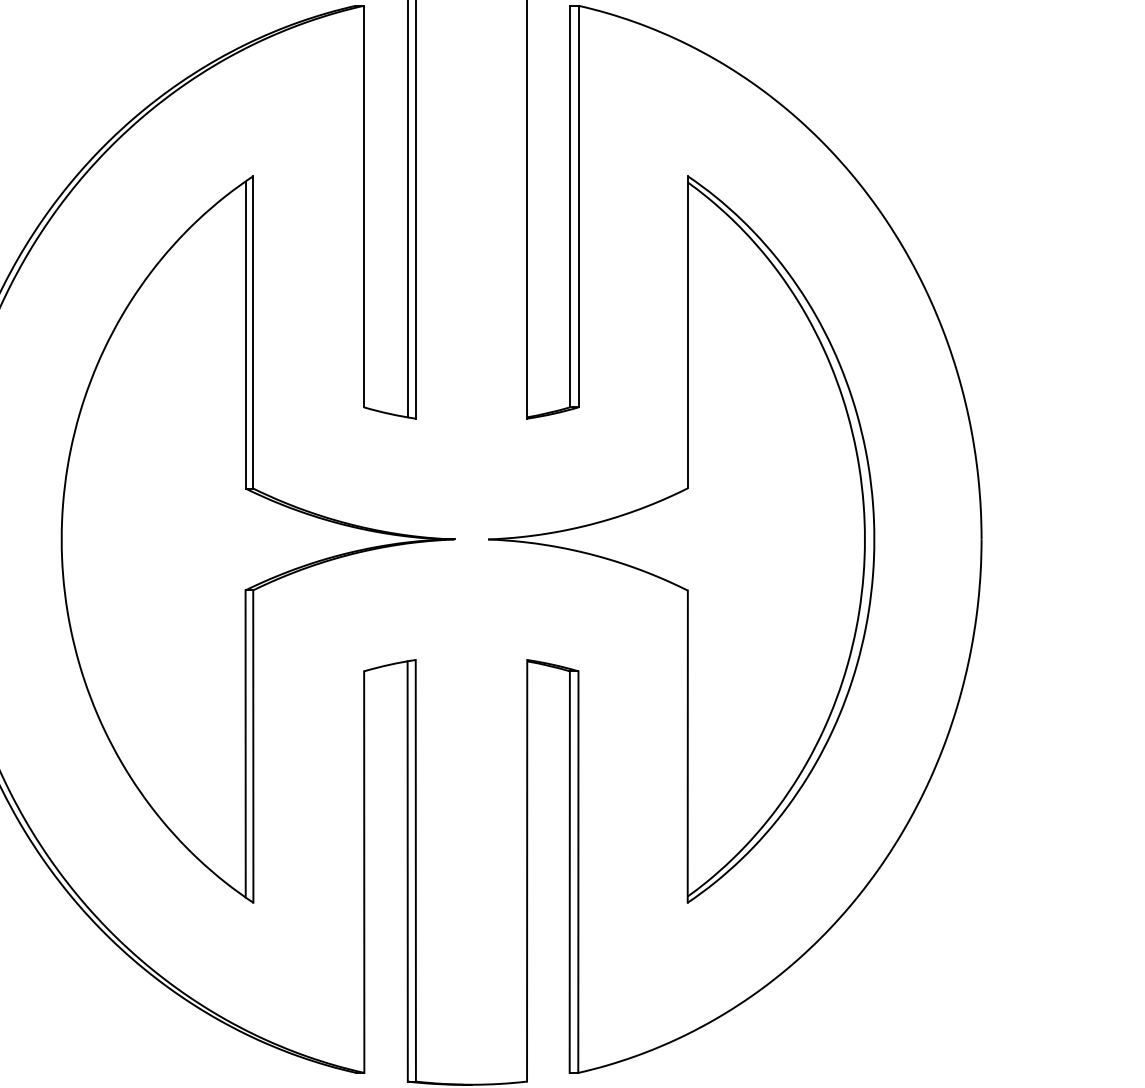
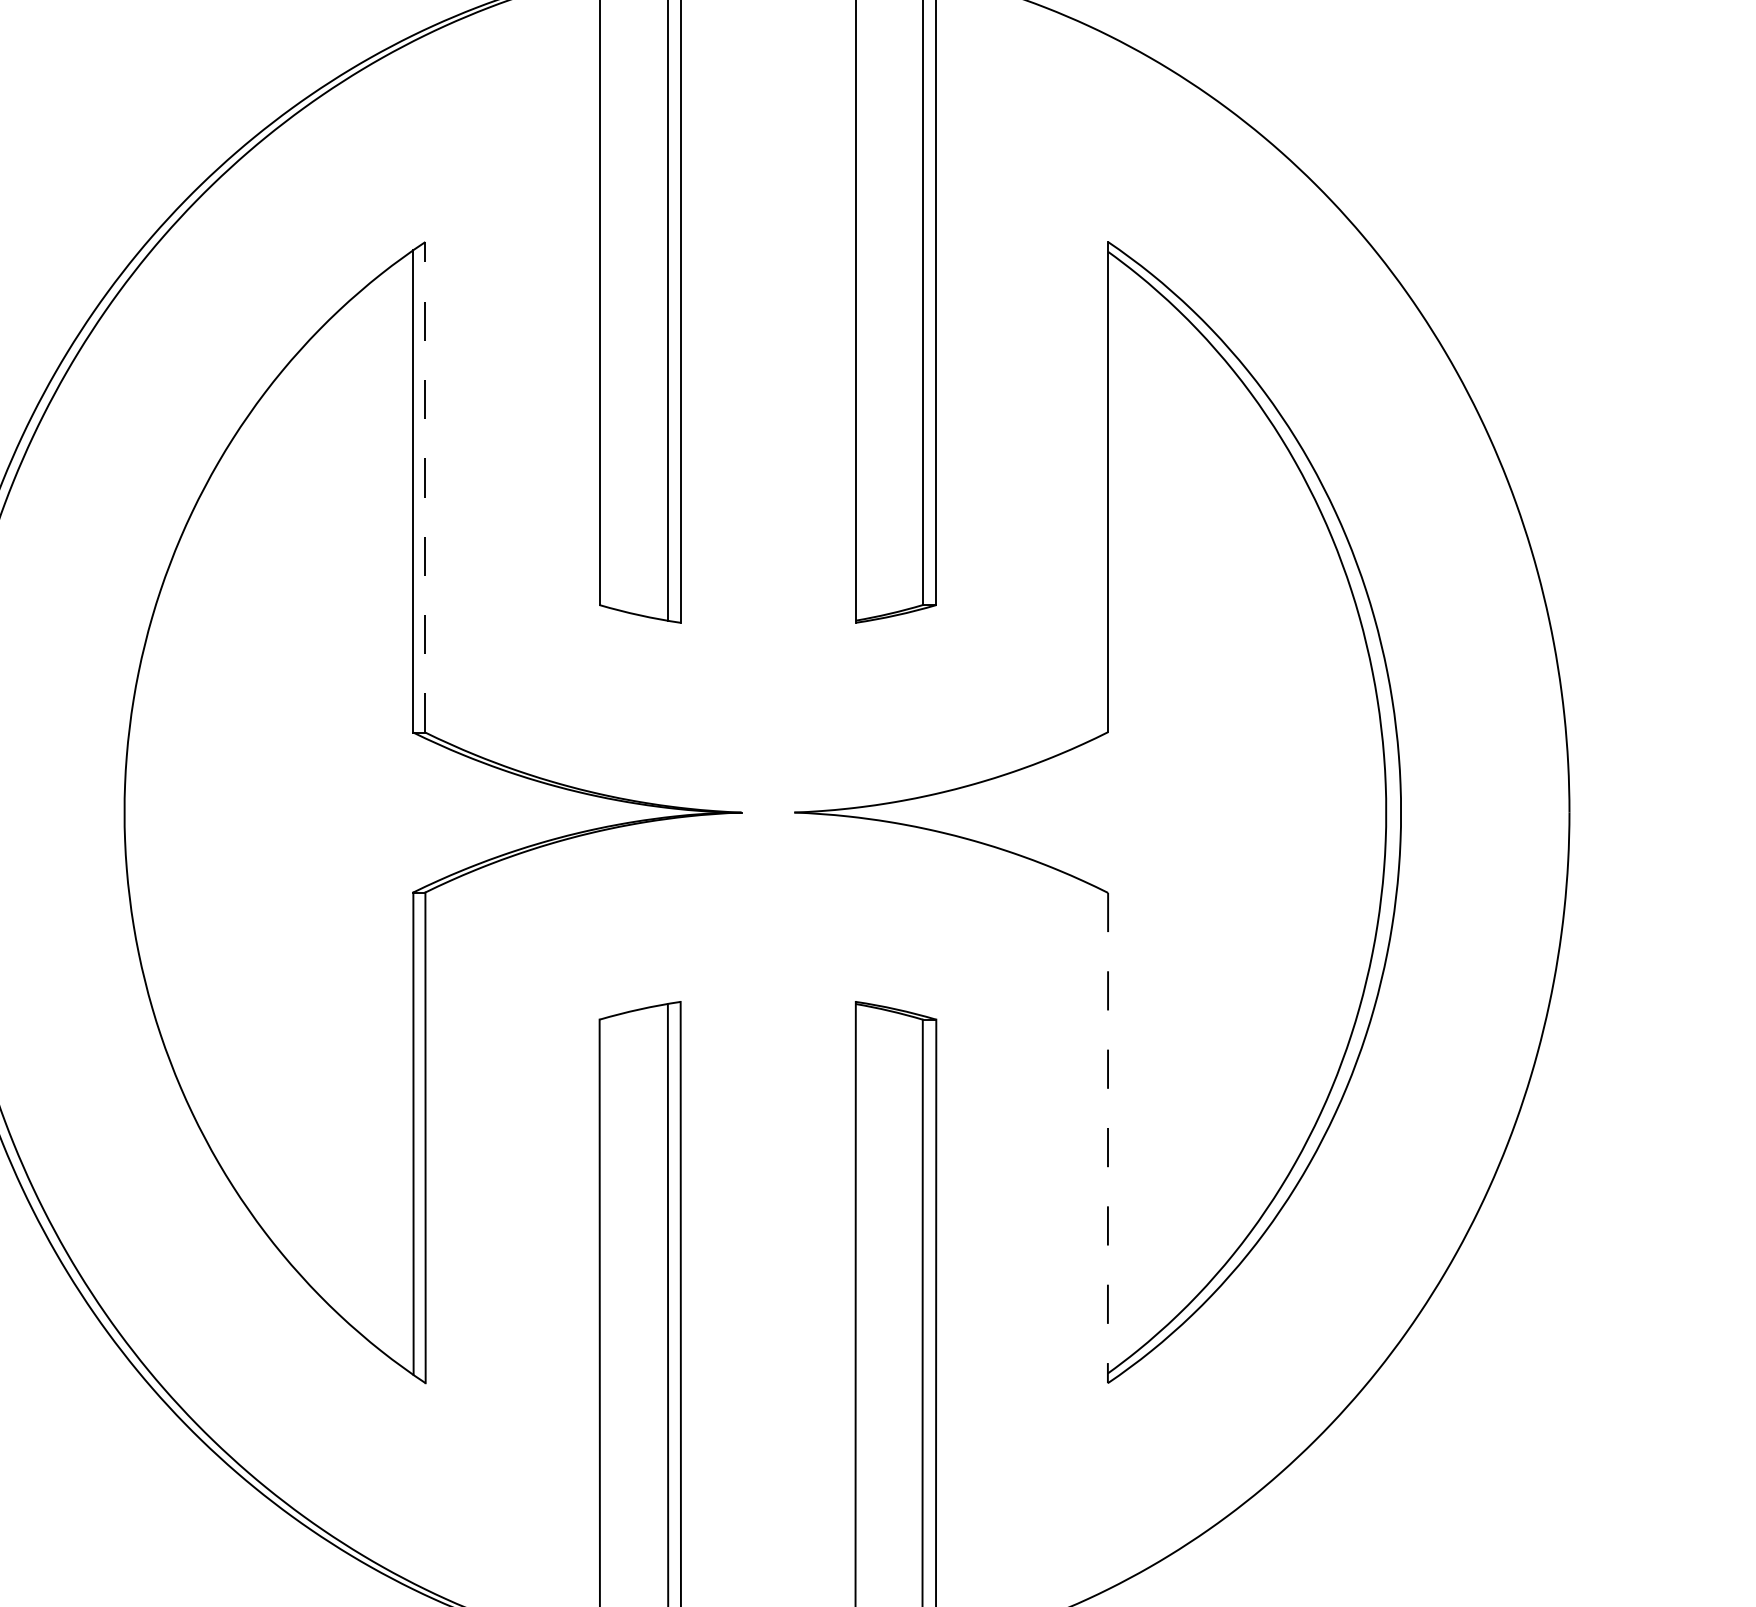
line: (253, 331) -> (425, 485), solid -> dashed
line: (687, 747) -> (1107, 1139), solid -> dashed

